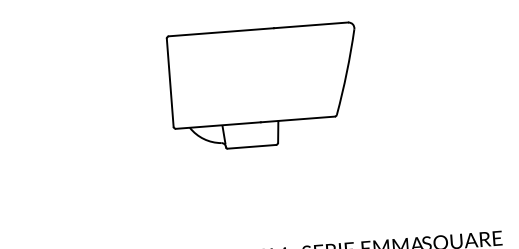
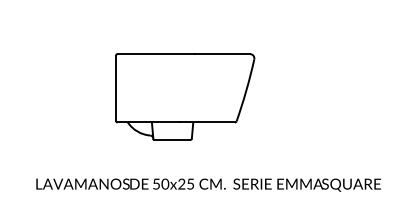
part: (265, 86) -> (185, 96), moved

